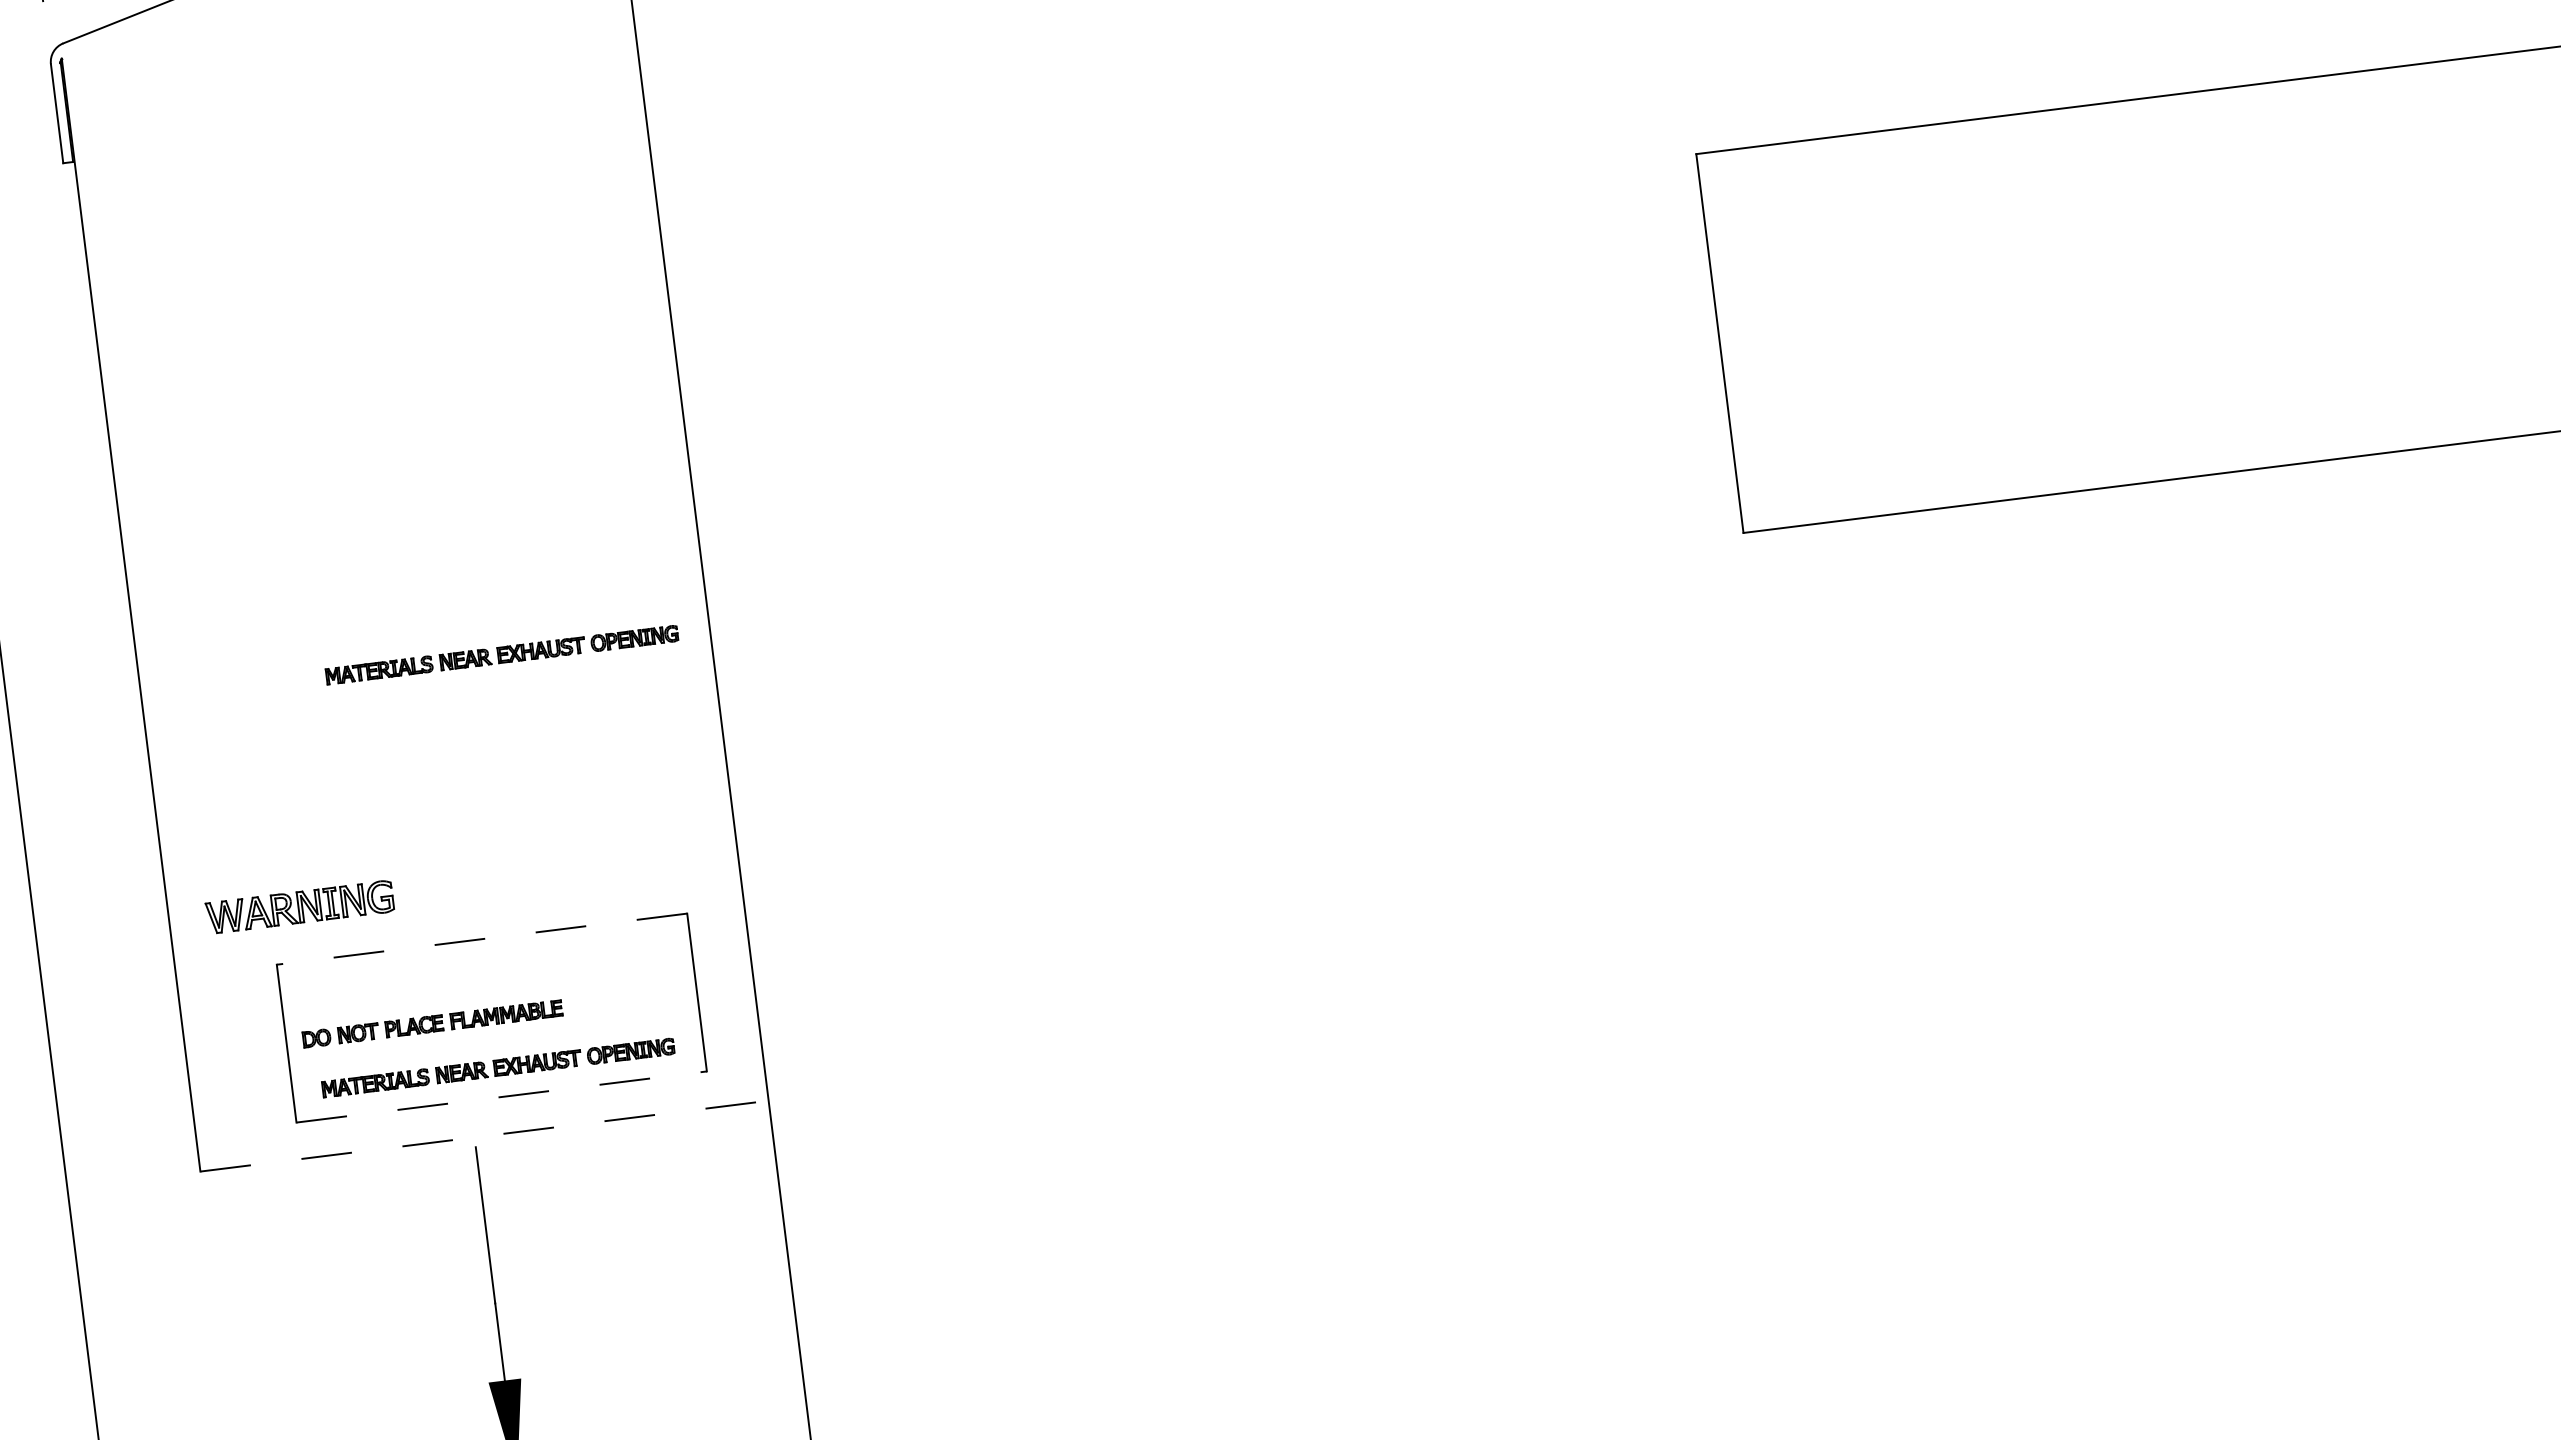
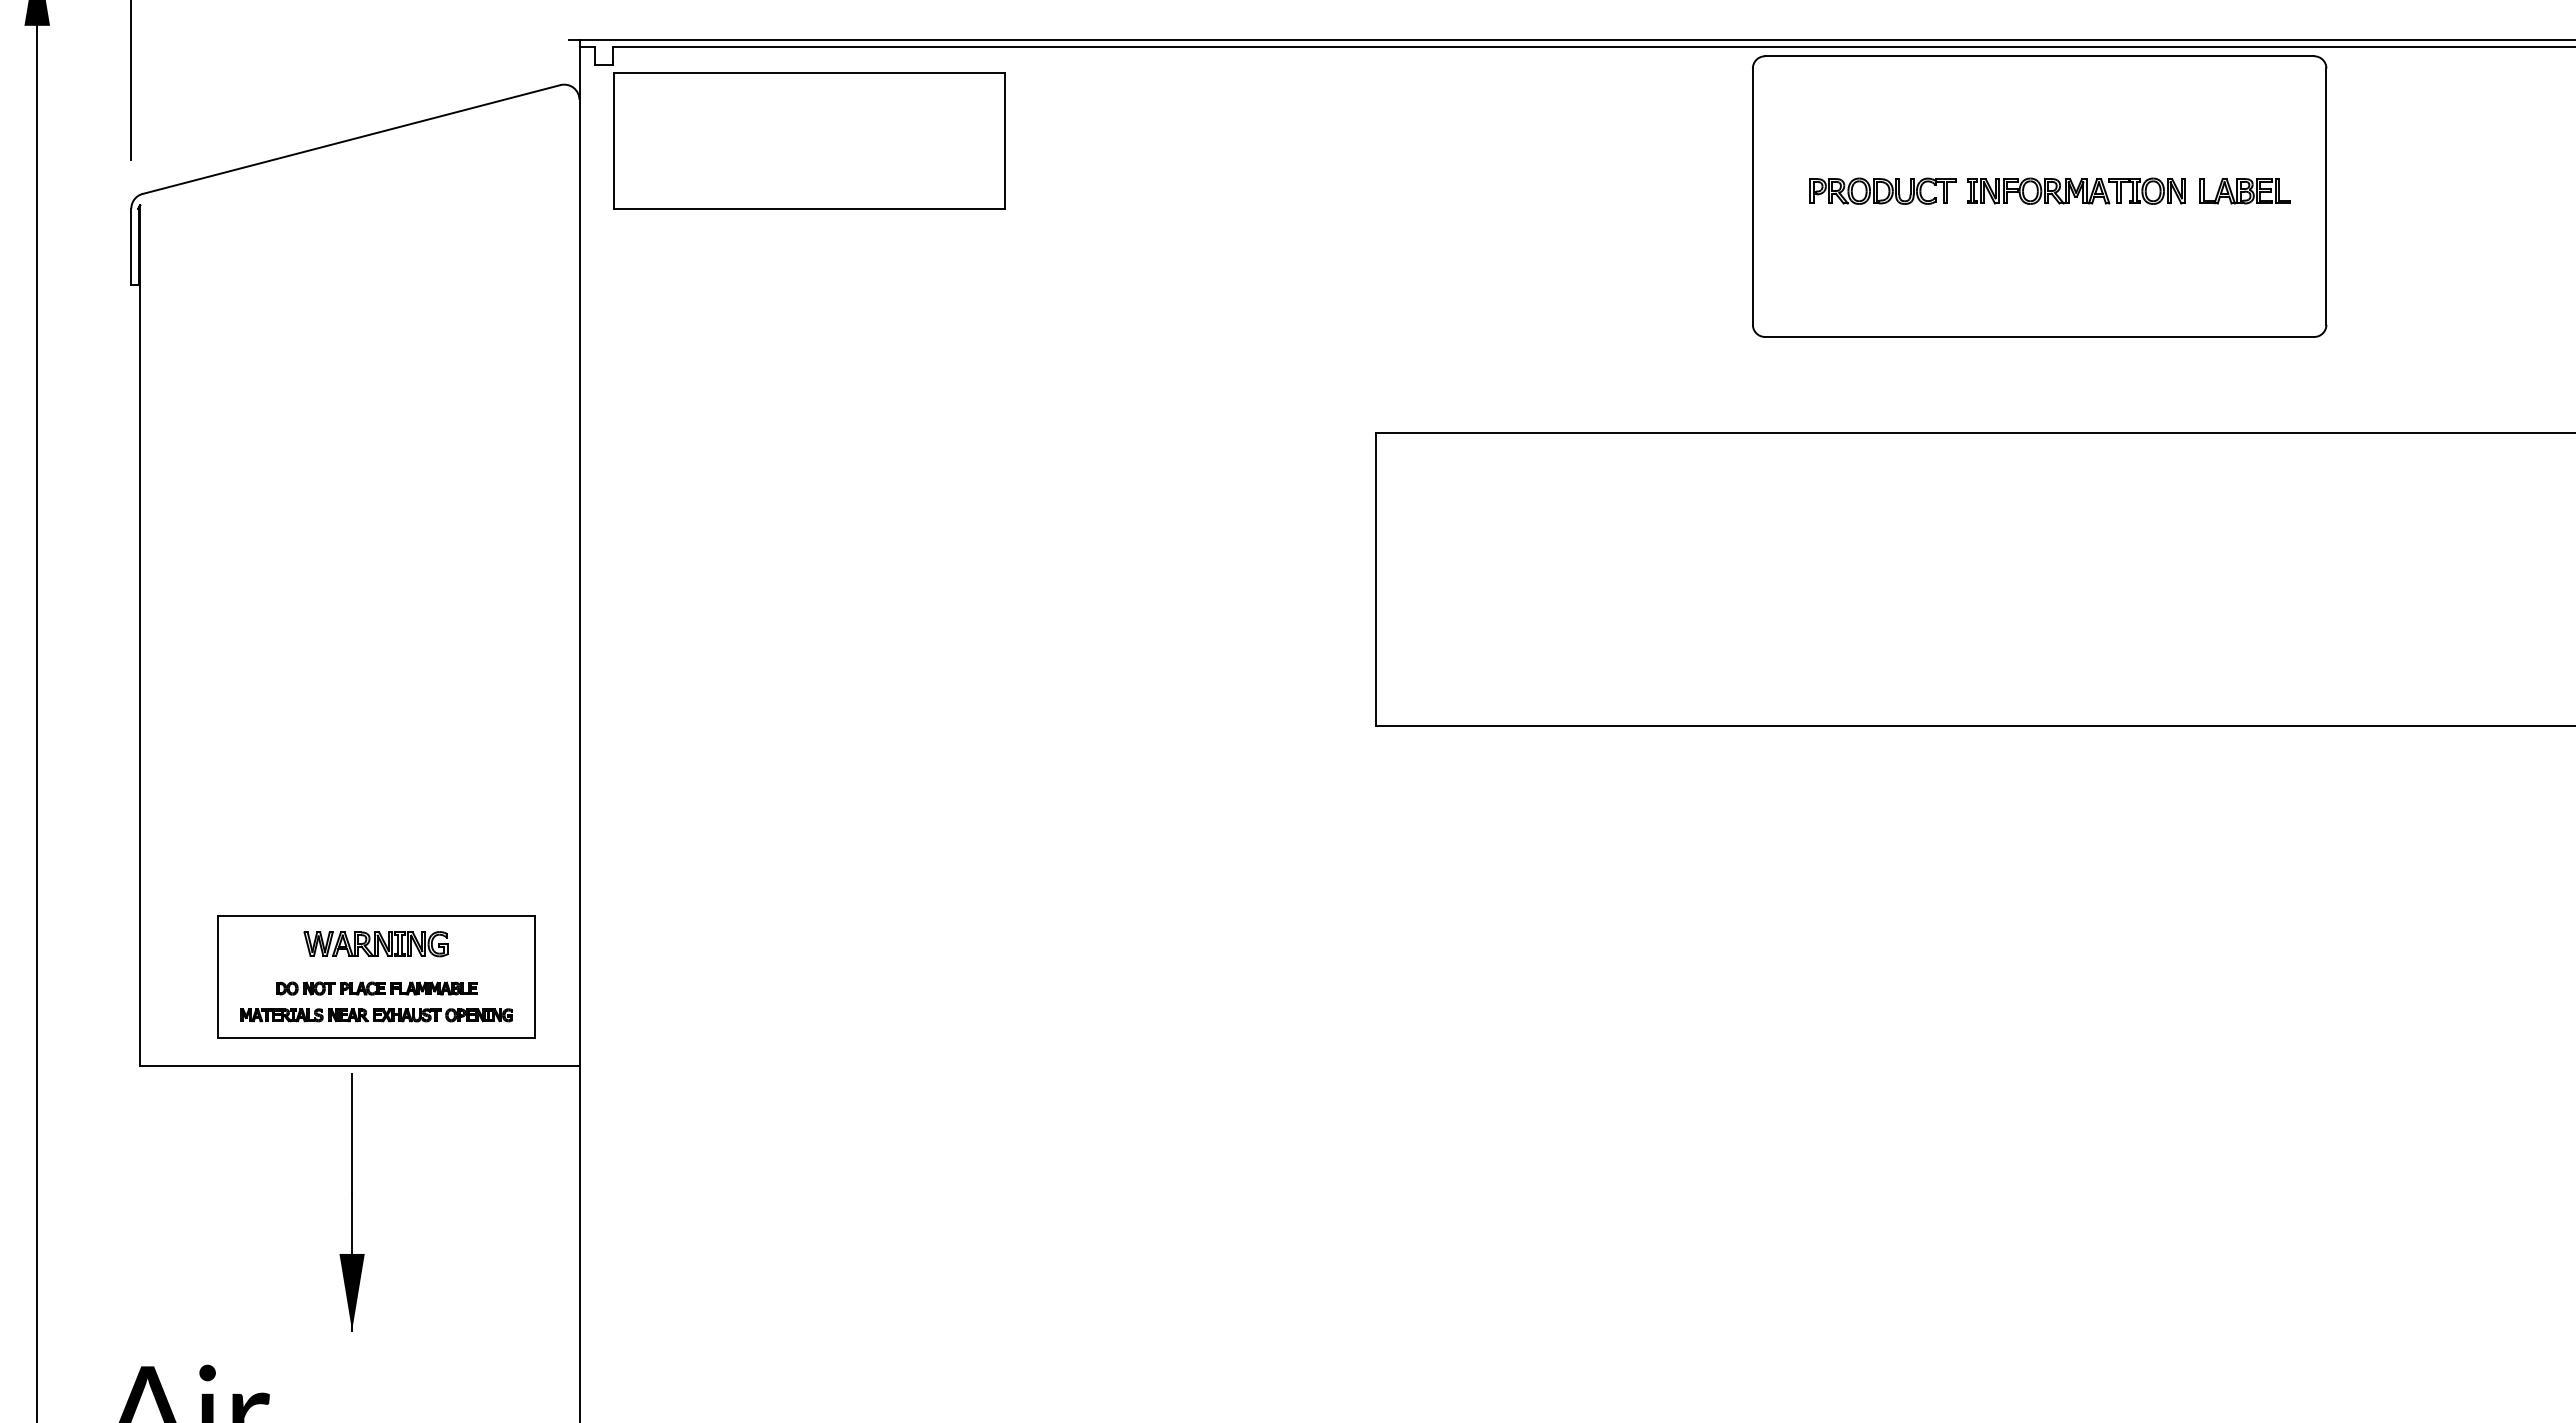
part: (501, 655) -> (418, 701), removed
part: (299, 907) -> (375, 944), moved
line: (481, 938) -> (376, 915), dashed -> solid
part: (432, 1023) -> (376, 988), moved
line: (501, 1096) -> (376, 1037), dashed -> solid
line: (484, 1135) -> (359, 1065), dashed -> solid

